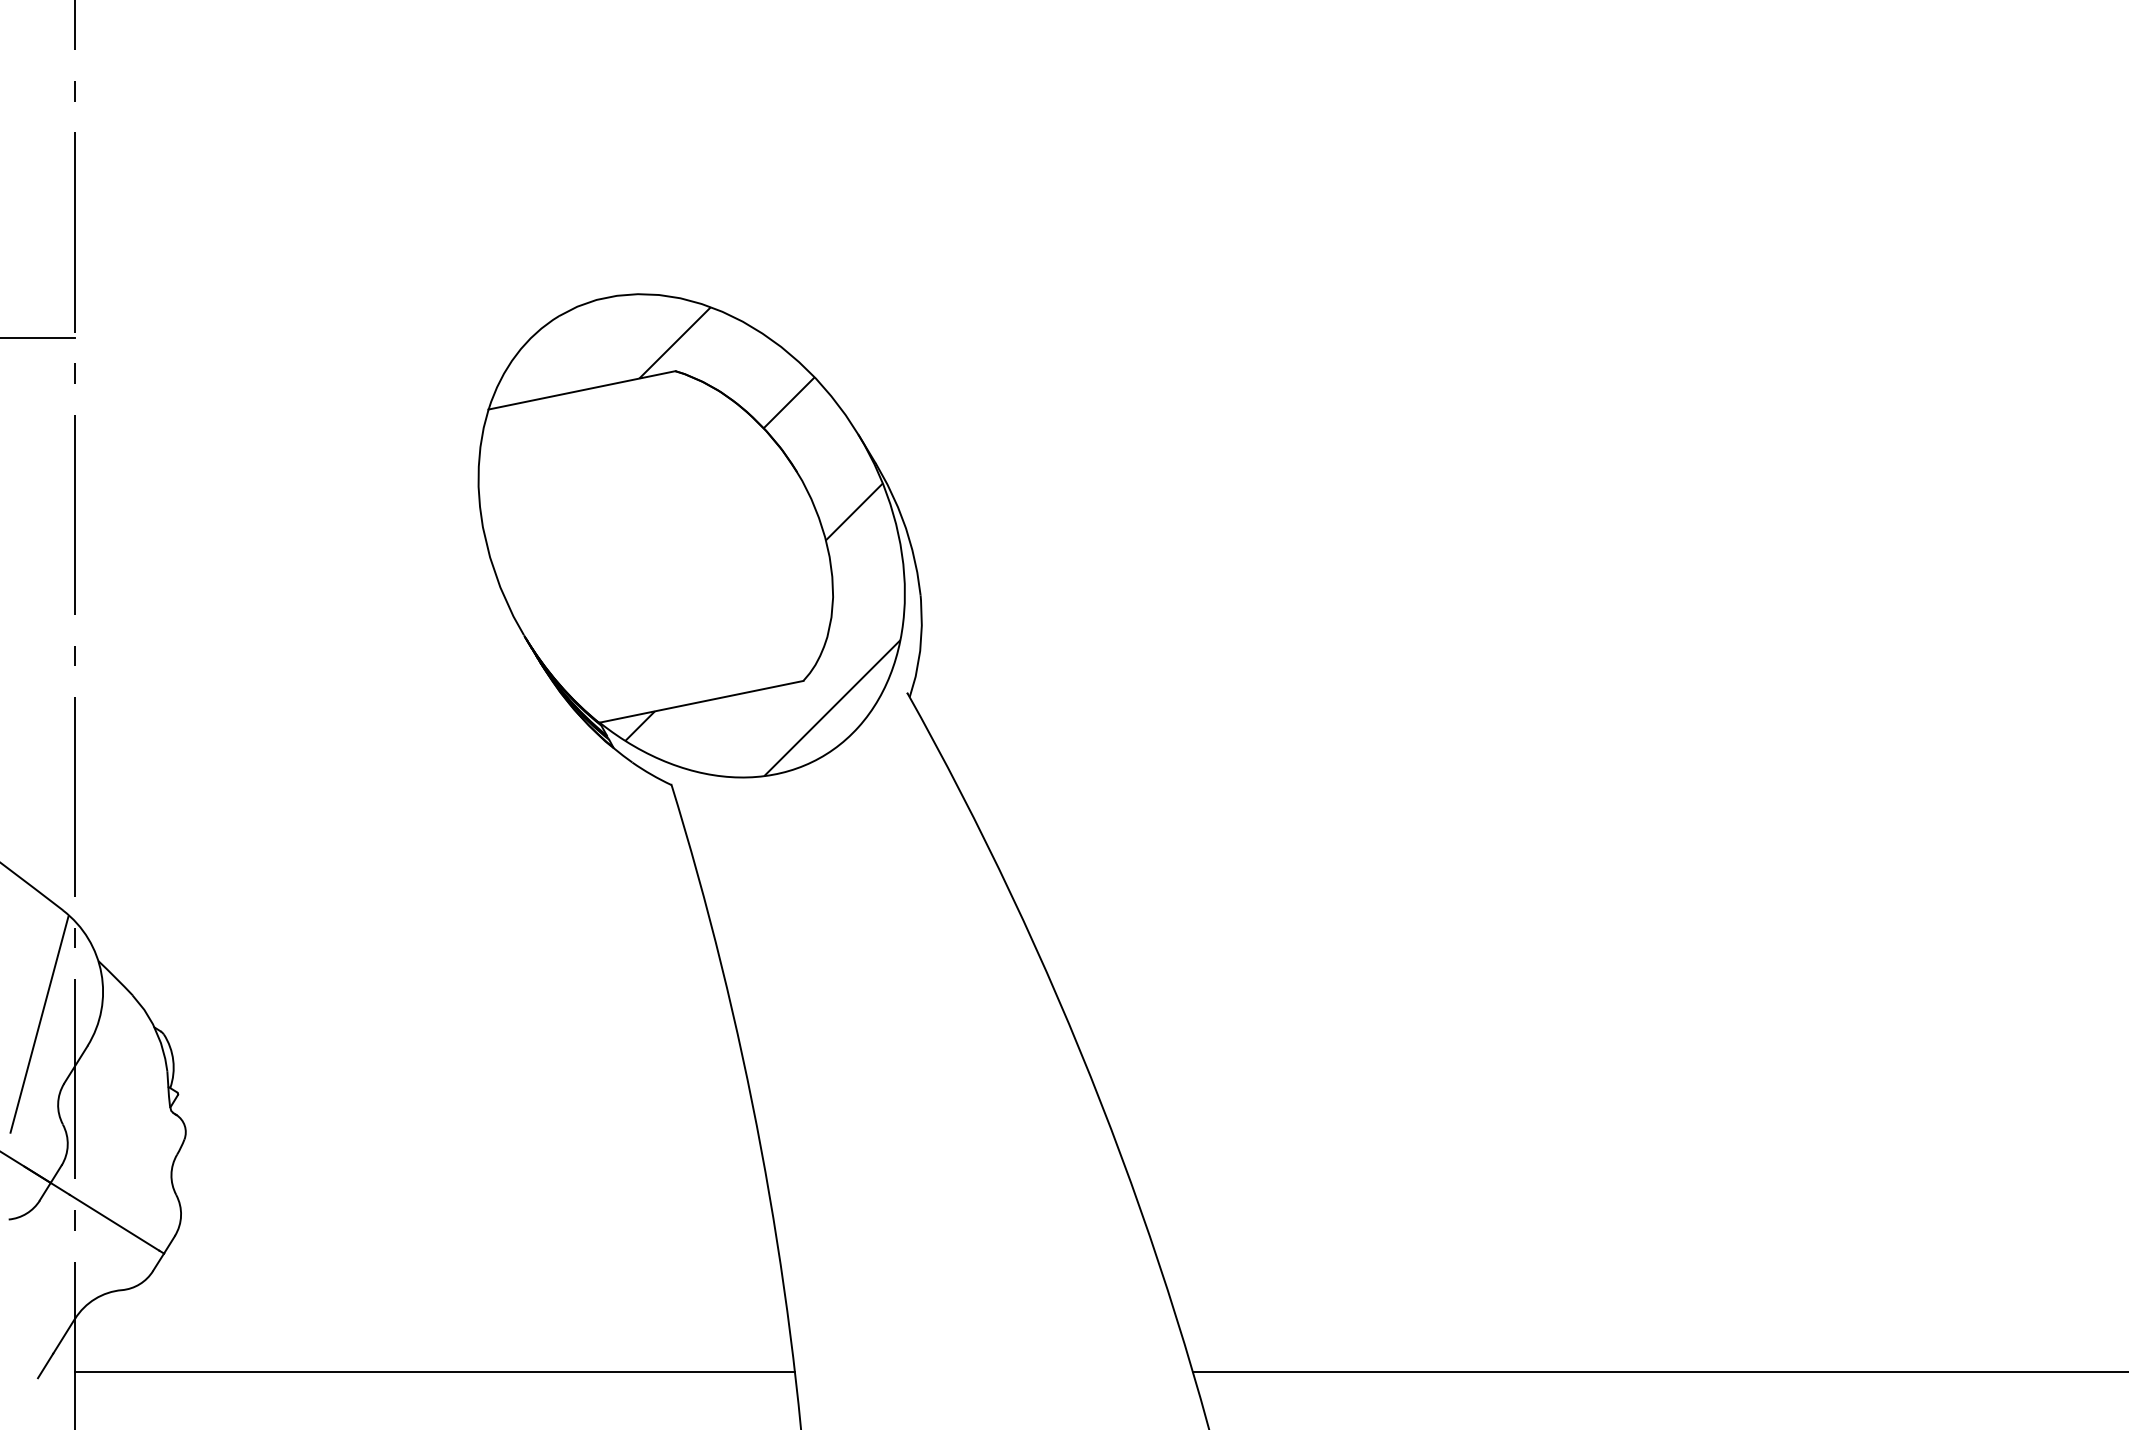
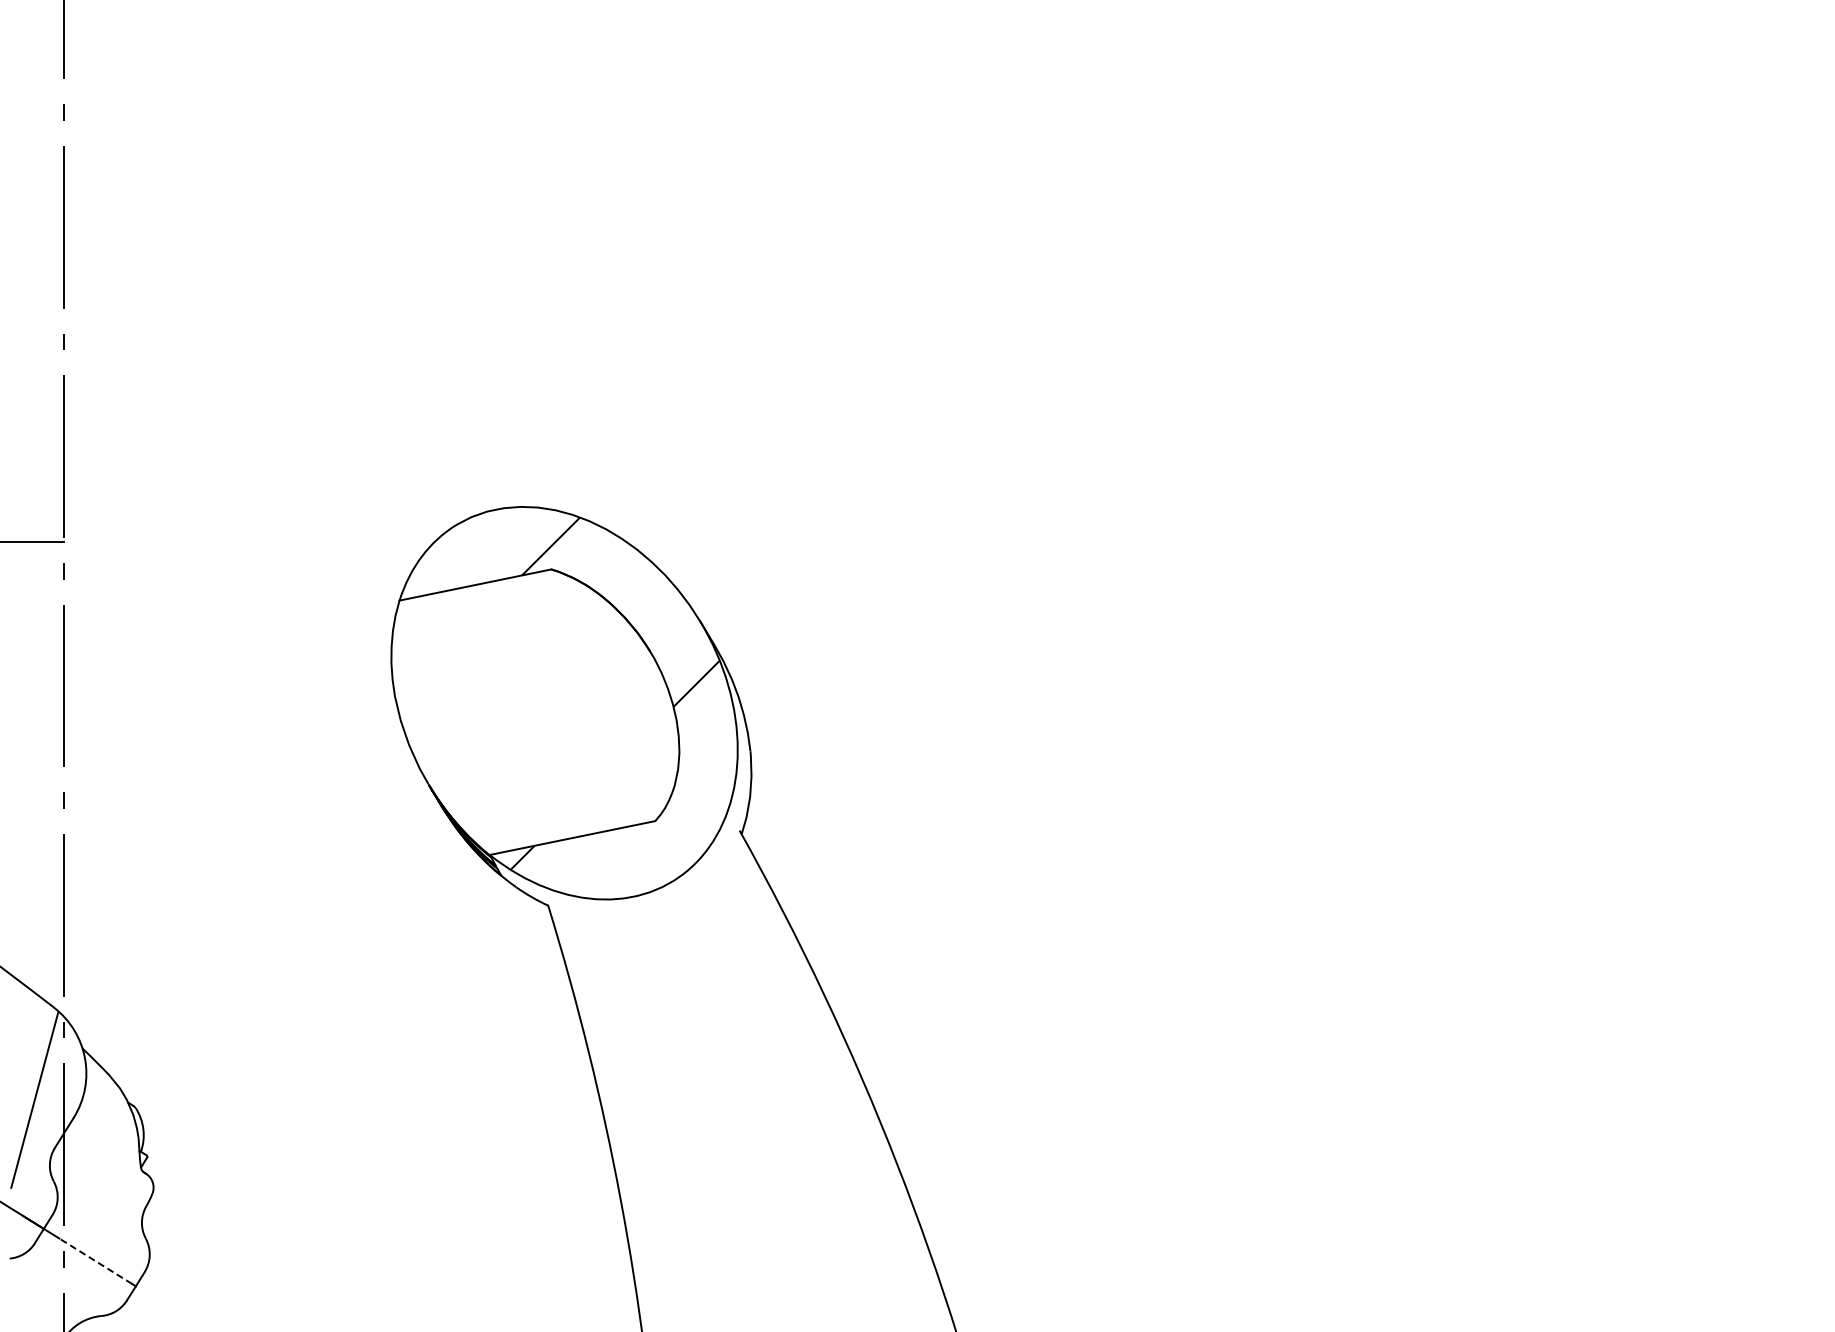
line: (788, 402) -> (643, 594), removed
line: (831, 707) -> (678, 842), removed
line: (114, 1223) -> (95, 1261), solid -> dashed

